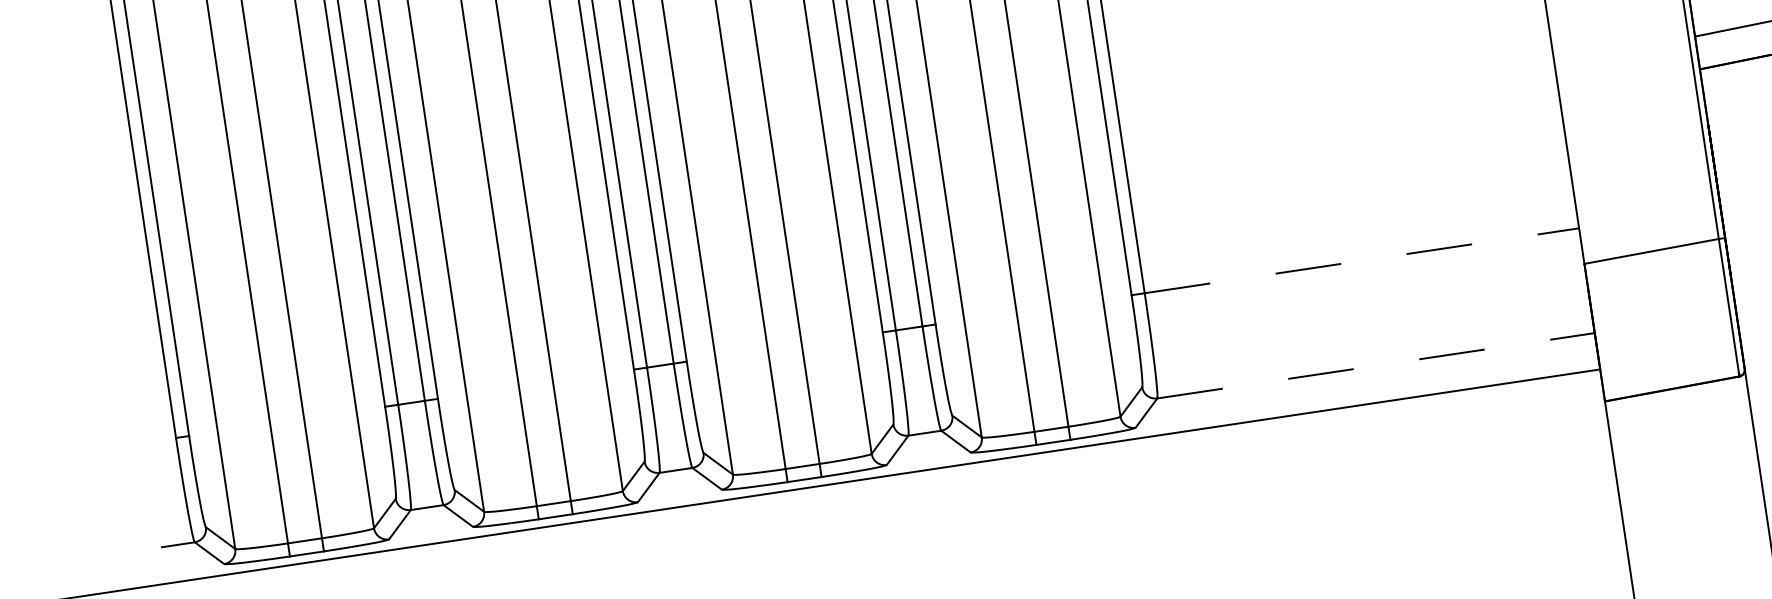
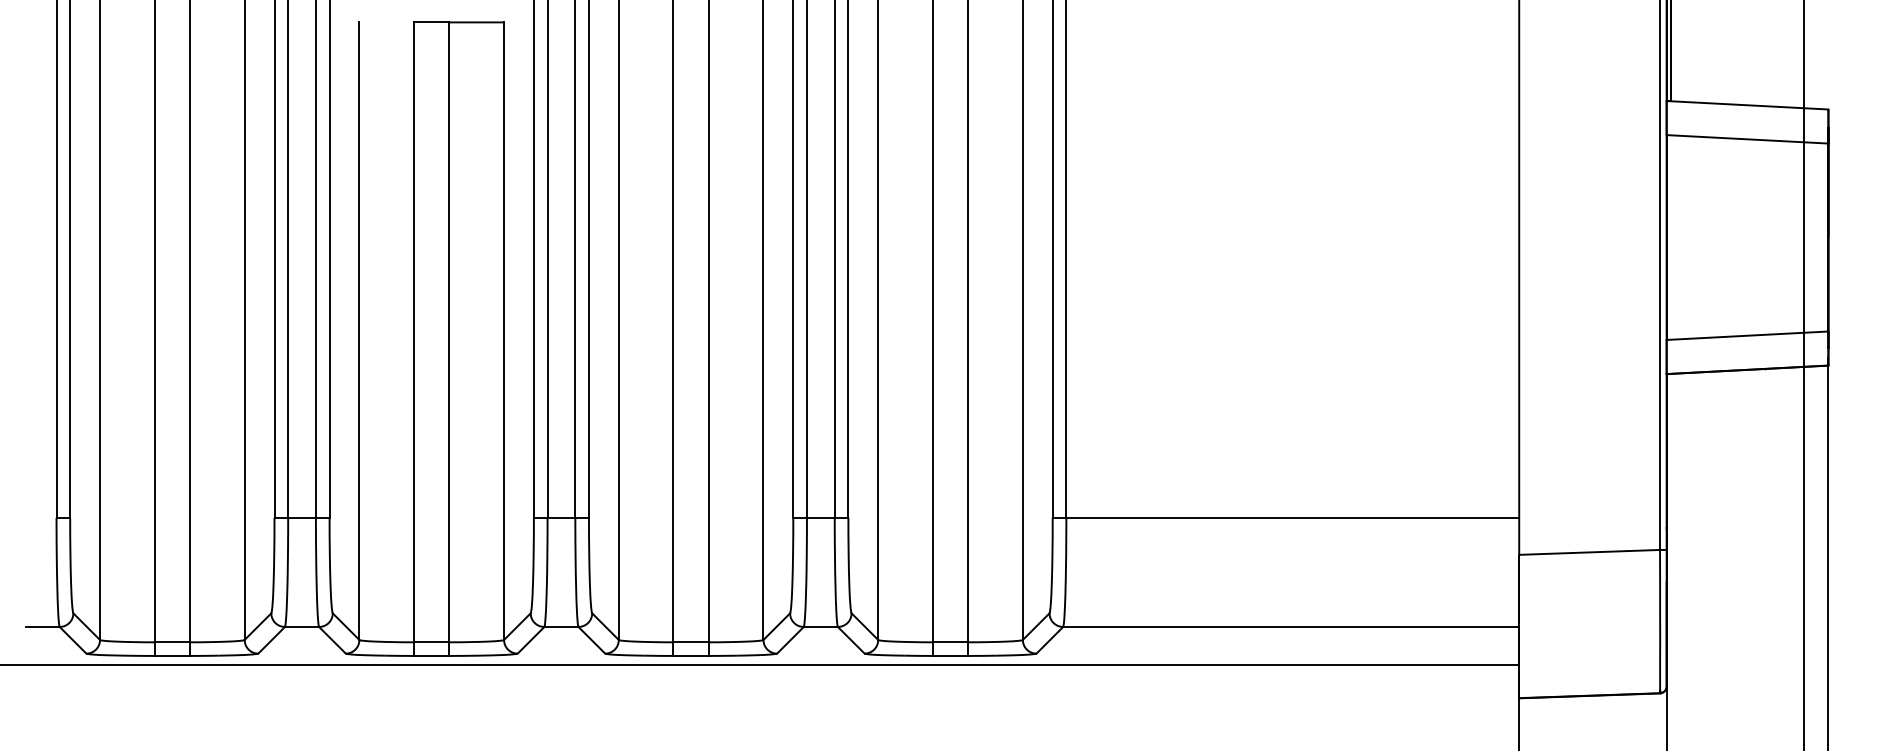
line: (1362, 260) -> (1293, 517), dashed -> solid
line: (1376, 366) -> (1291, 627), dashed -> solid

